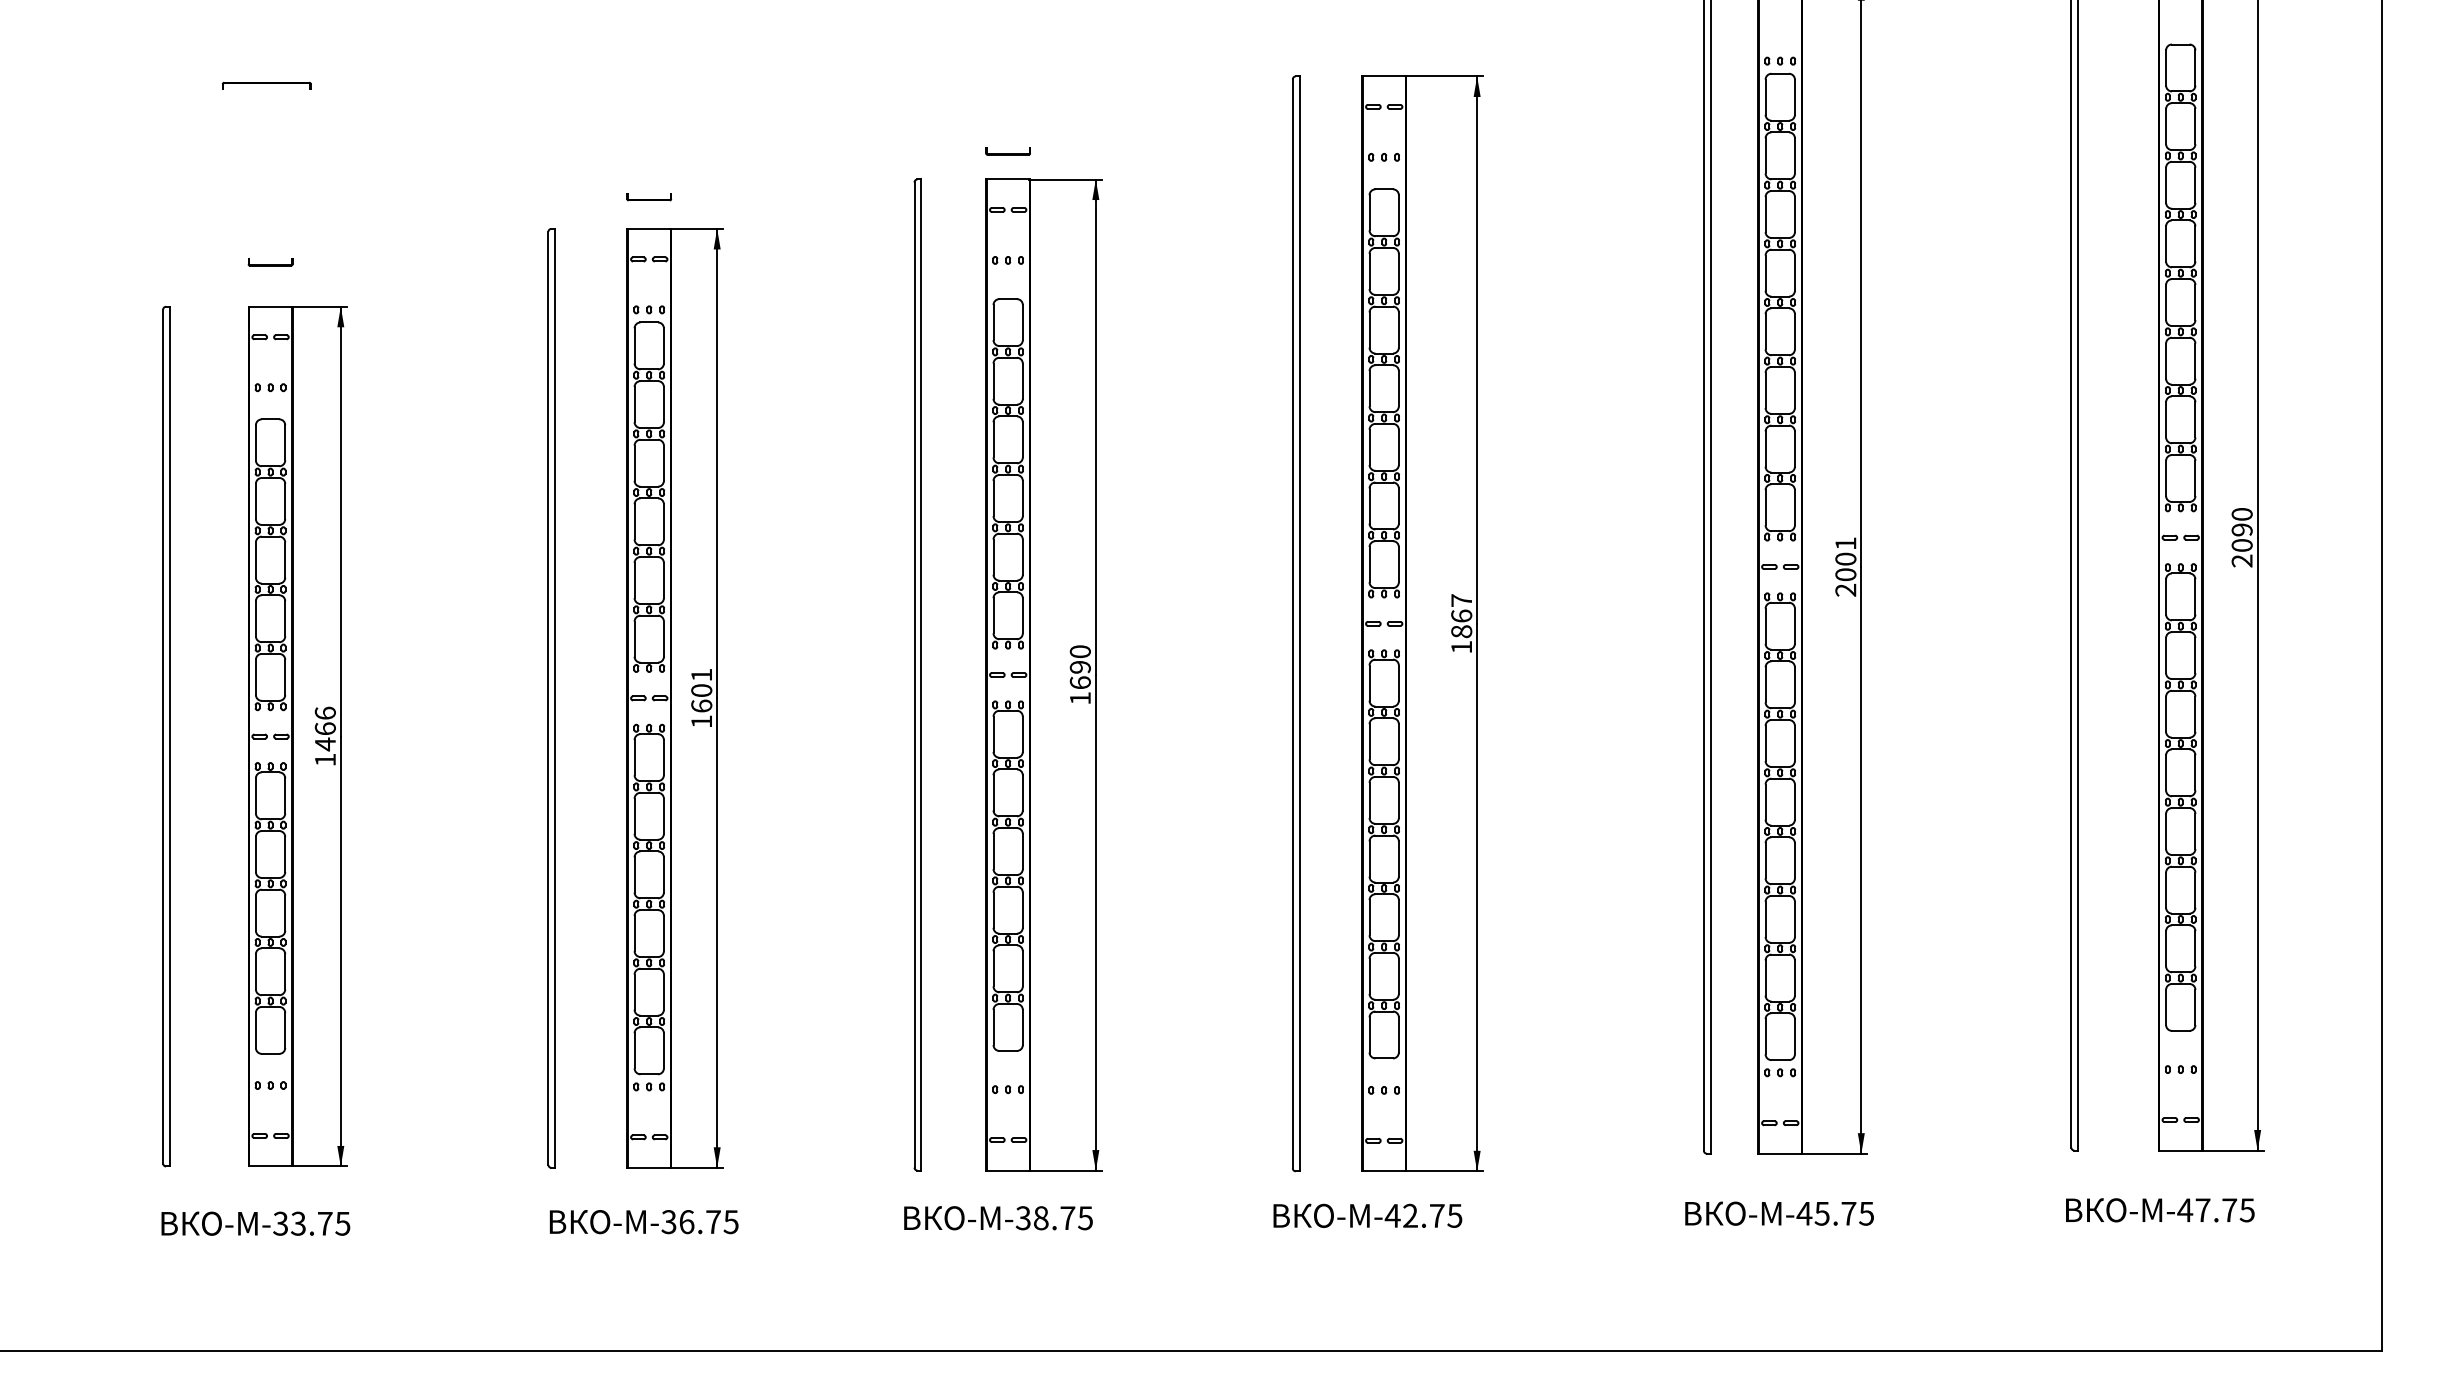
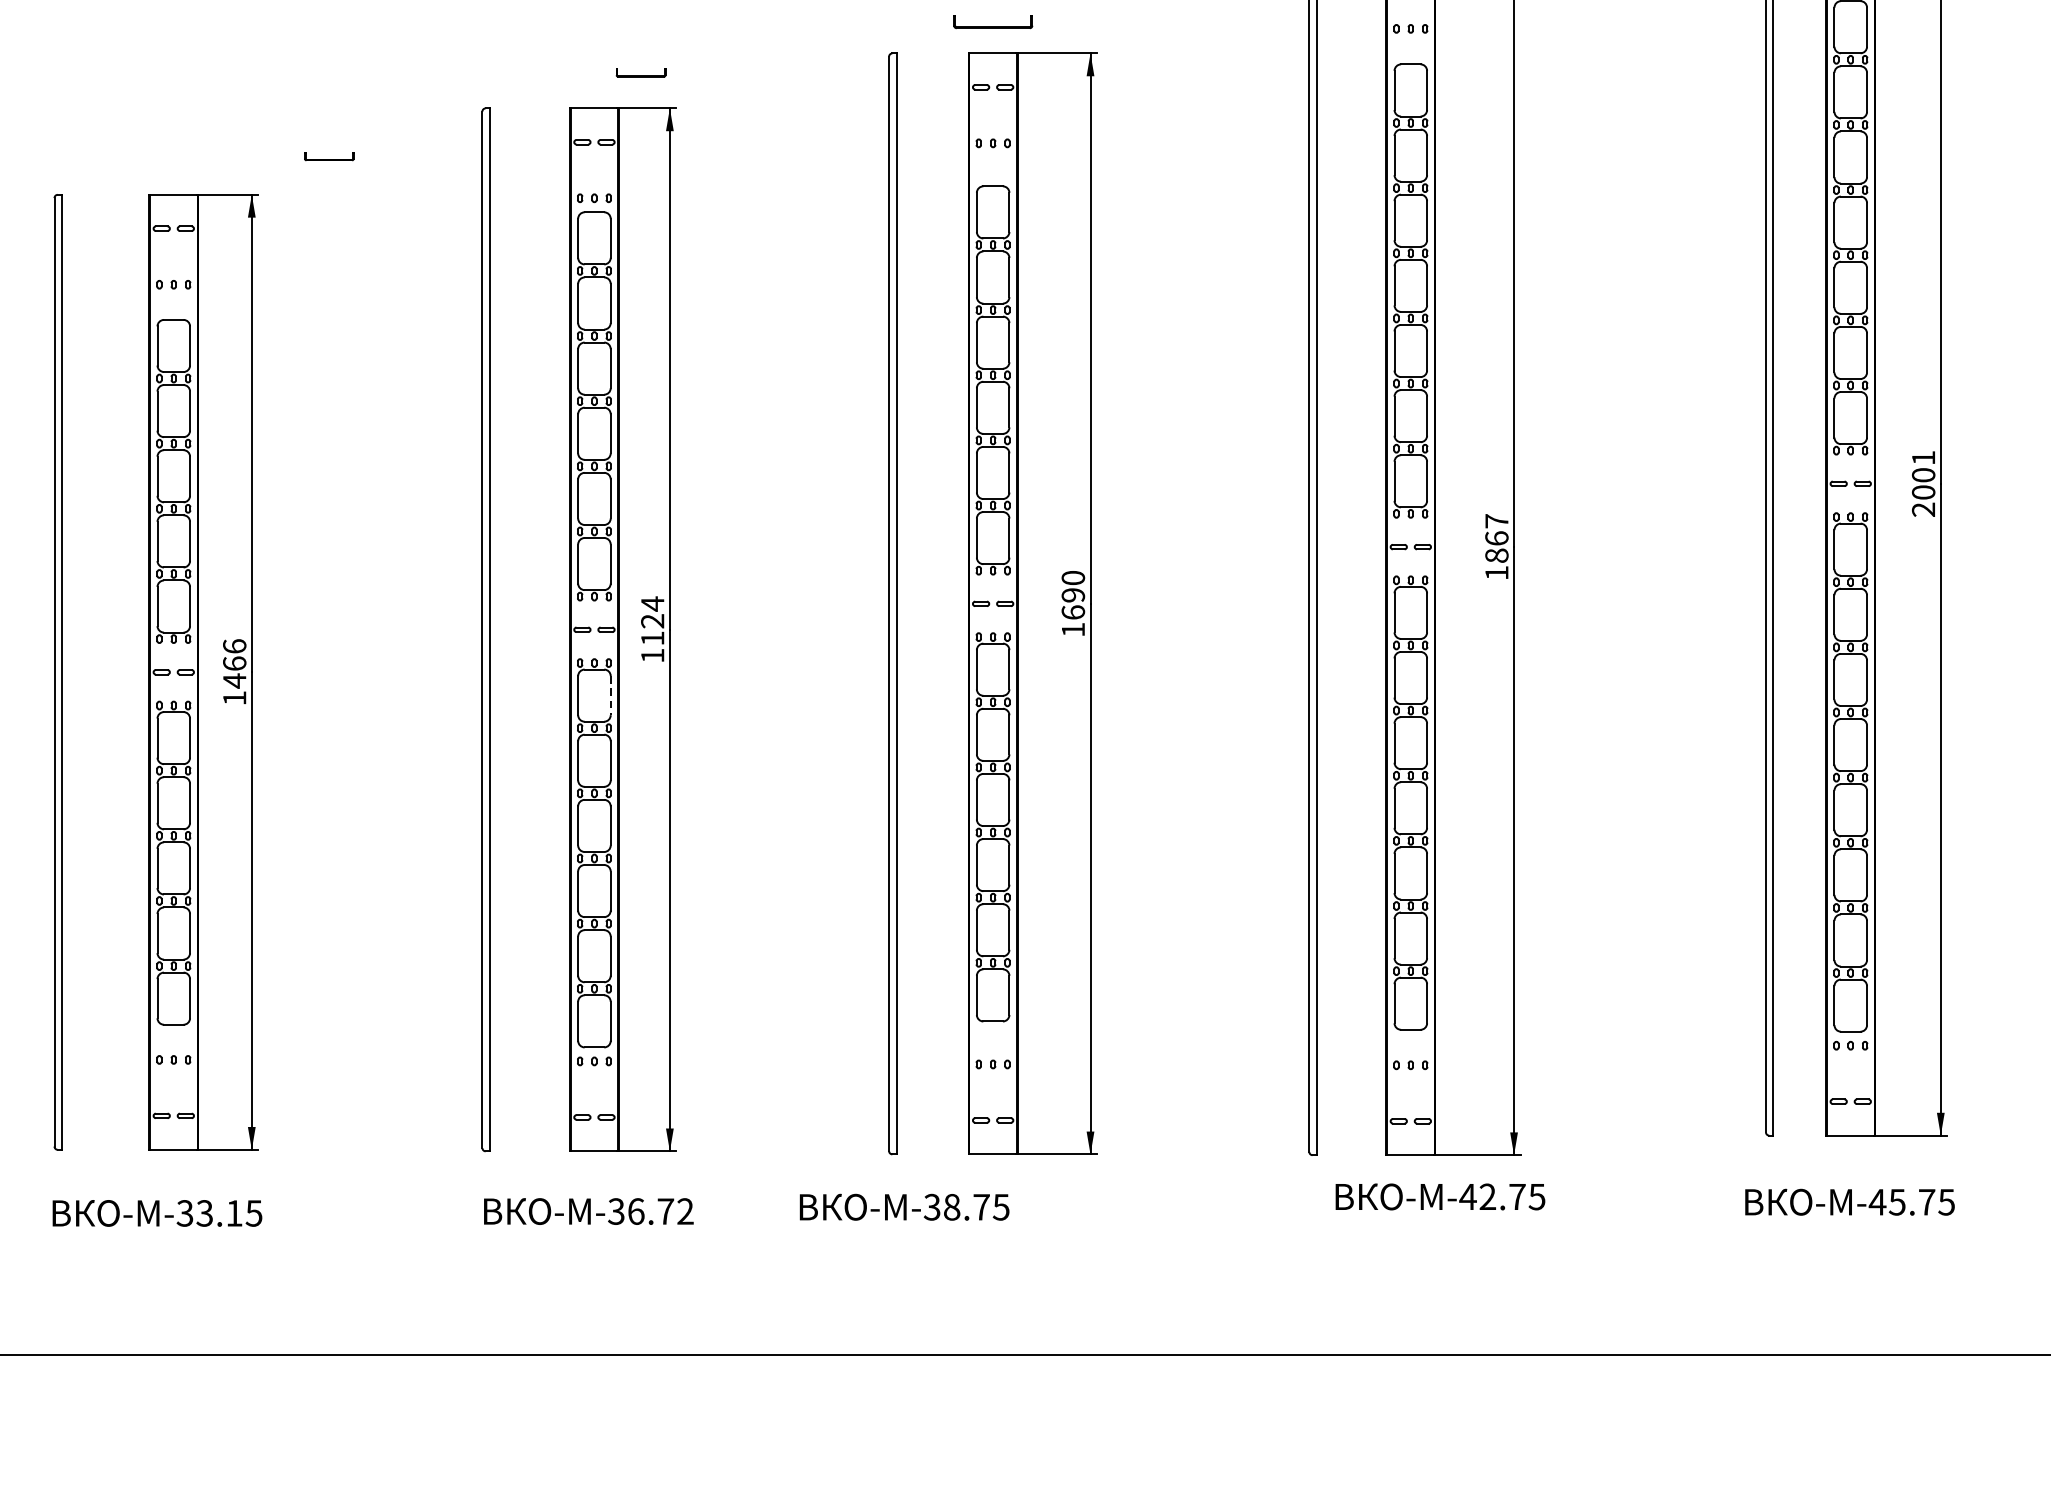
part: (1007, 151) -> (992, 22), size x1.6
part: (649, 197) -> (641, 73), moved
part: (270, 262) -> (329, 156), moved
text: (701, 690) -> (652, 621), 1601 -> 1124
line: (663, 757) -> (610, 695), solid -> dashed
text: (1367, 1215) -> (1440, 1196), moved
text: (998, 1218) -> (904, 1207), moved
text: (730, 1222) -> (684, 1212), -36.75 -> -36.72
text: (325, 1223) -> (234, 1213), -33.75 -> -33.15

